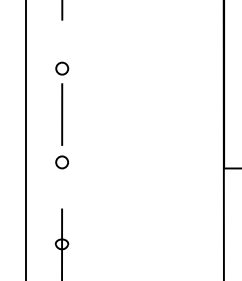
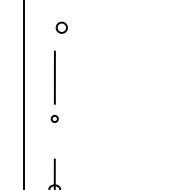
circle: (62, 68) -> (62, 27), moved
circle: (61, 162) -> (54, 118), size x0.6

